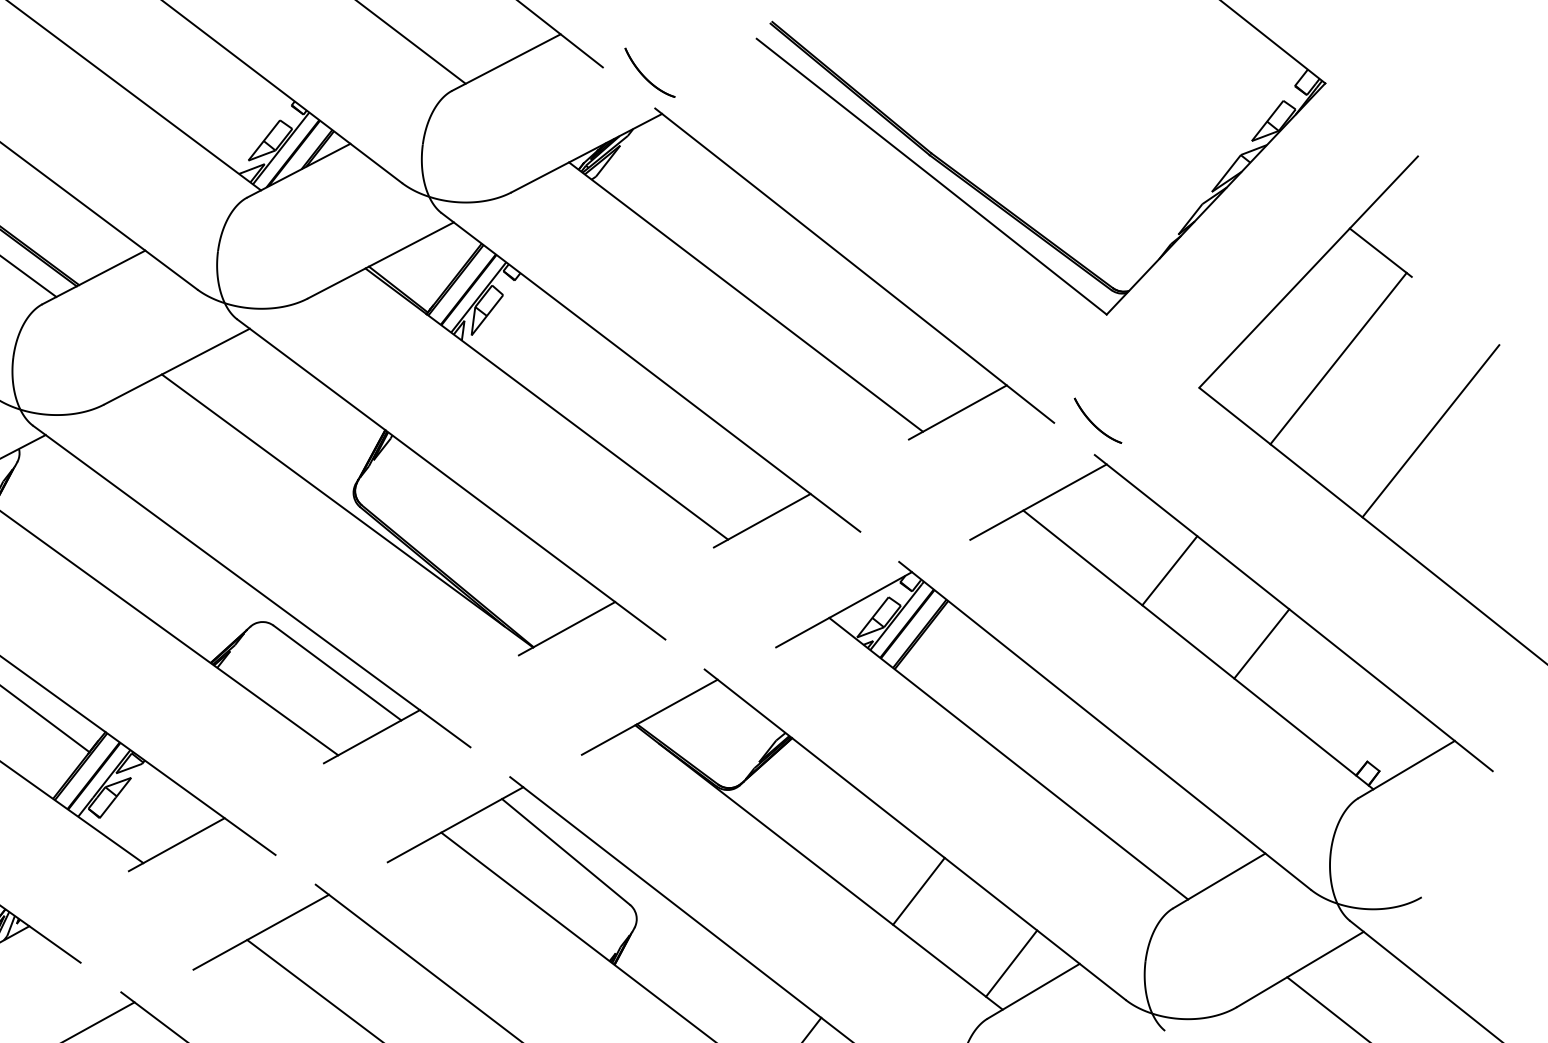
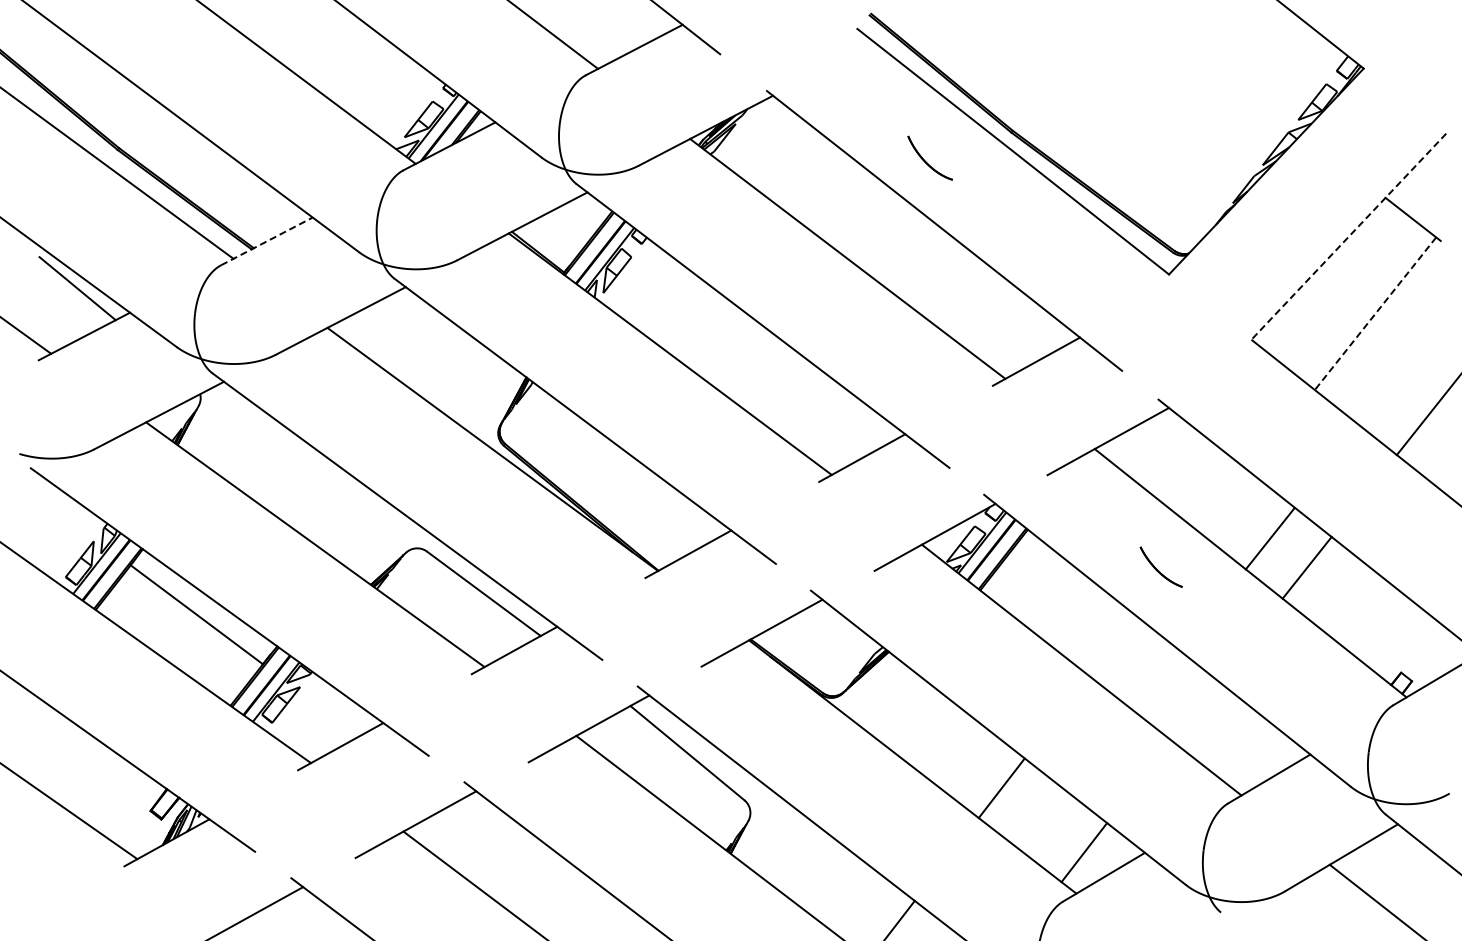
part: (649, 72) -> (929, 157), moved
line: (1308, 271) -> (1348, 236), solid -> dashed
line: (93, 277) -> (266, 241), solid -> dashed
line: (1338, 359) -> (1375, 314), solid -> dashed
part: (1097, 420) -> (1160, 566), moved
line: (1168, 570) -> (1269, 538), moved

